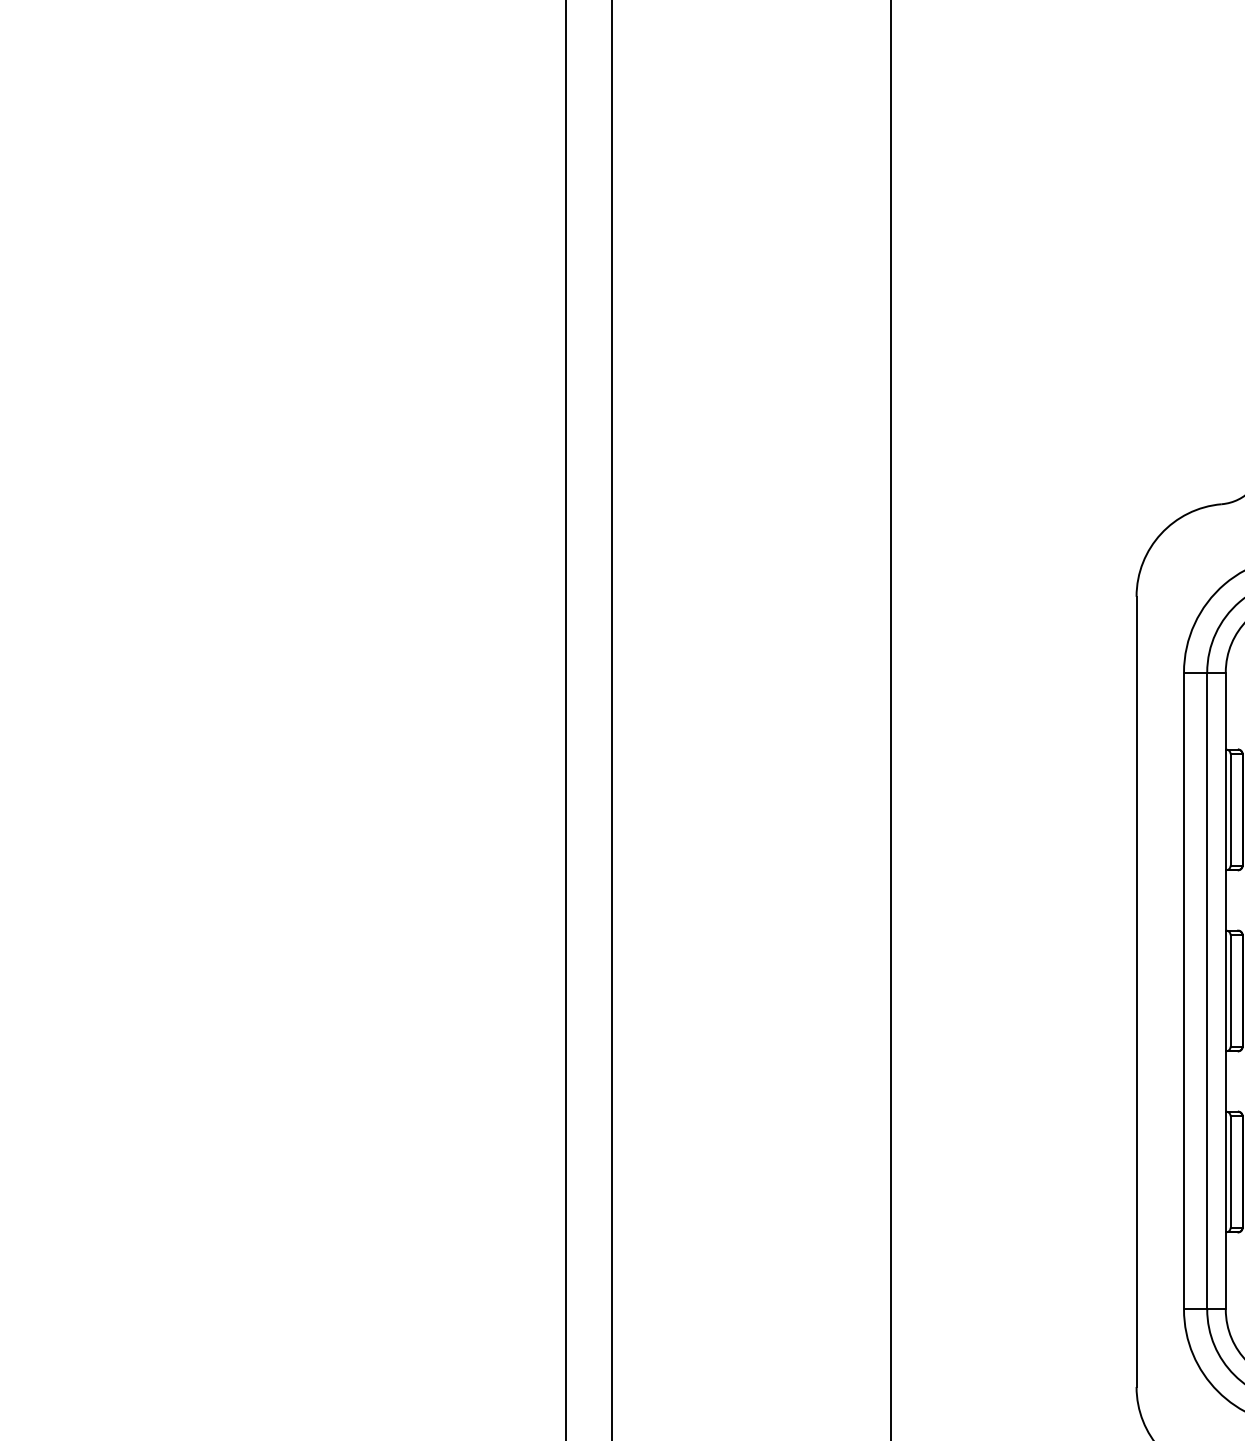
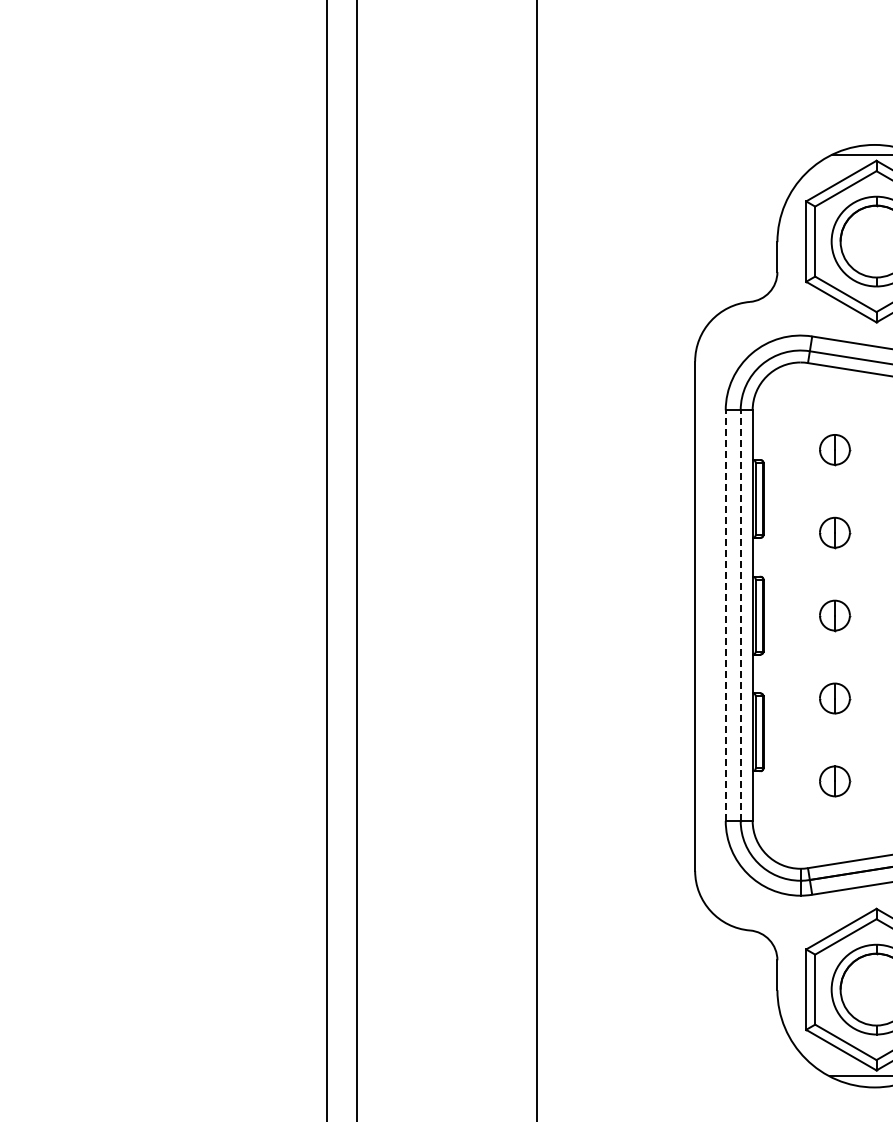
line: (1183, 990) -> (725, 615), solid -> dashed
line: (1206, 990) -> (740, 615), solid -> dashed

